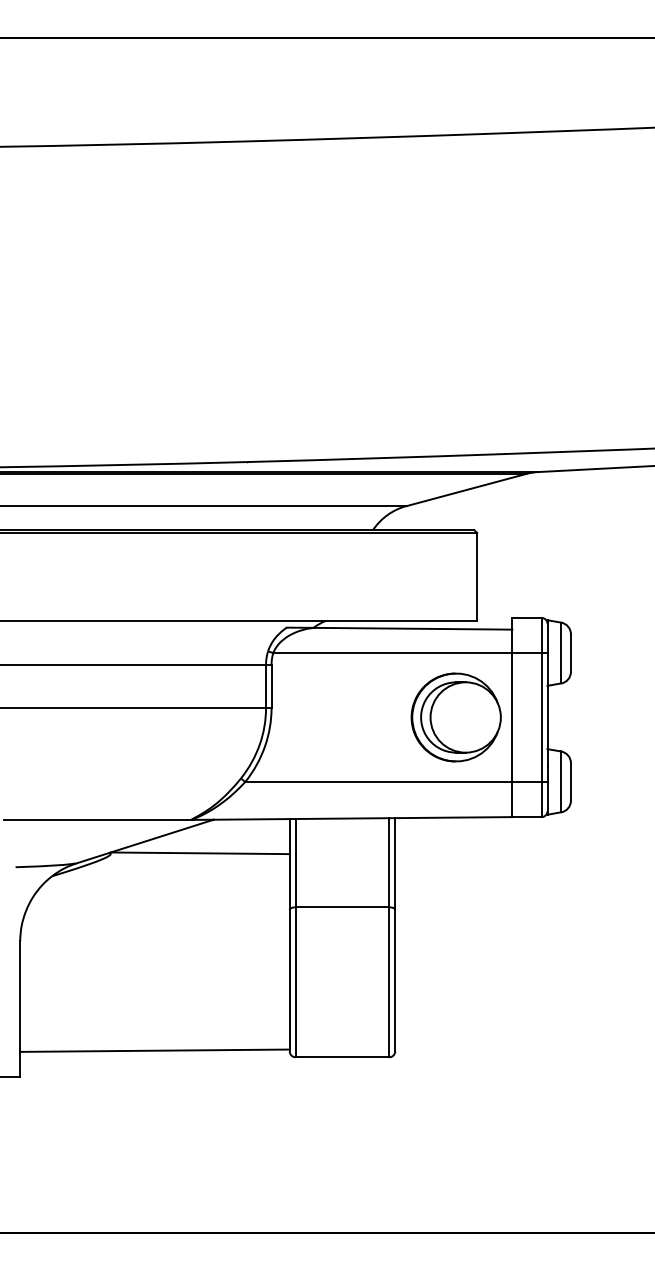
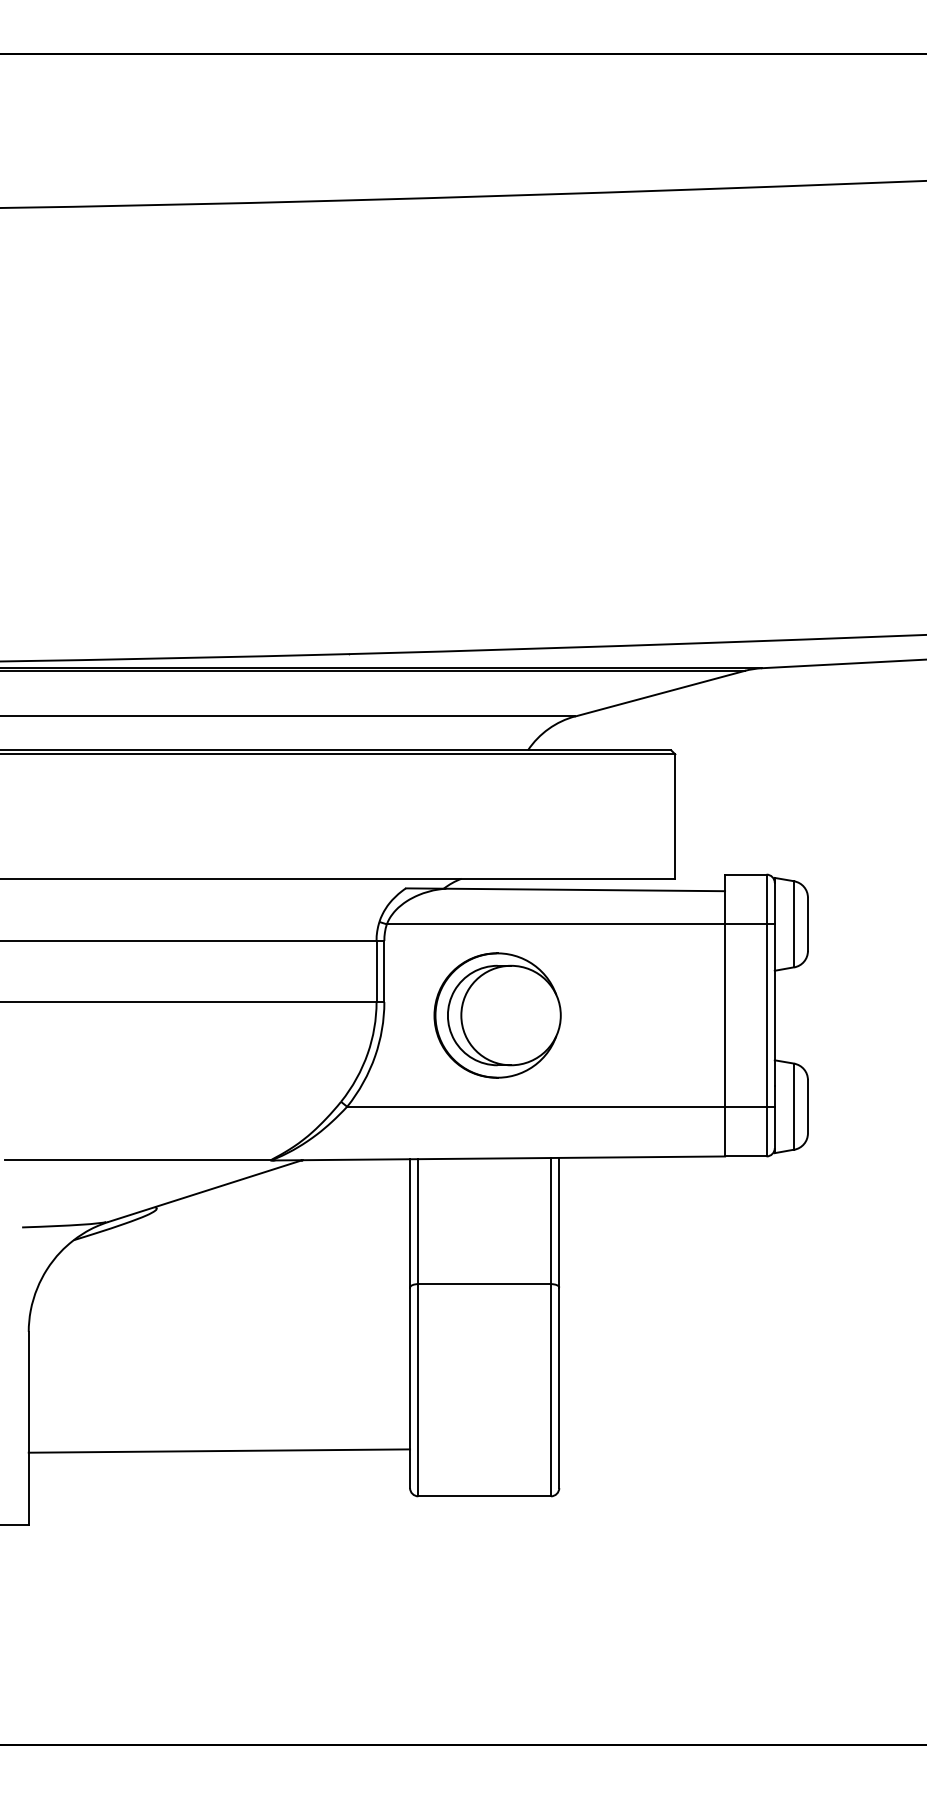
part: (456, 717) -> (497, 1015), moved
line: (200, 853) -> (283, 1207), removed
line: (155, 1050) -> (219, 1450), moved

